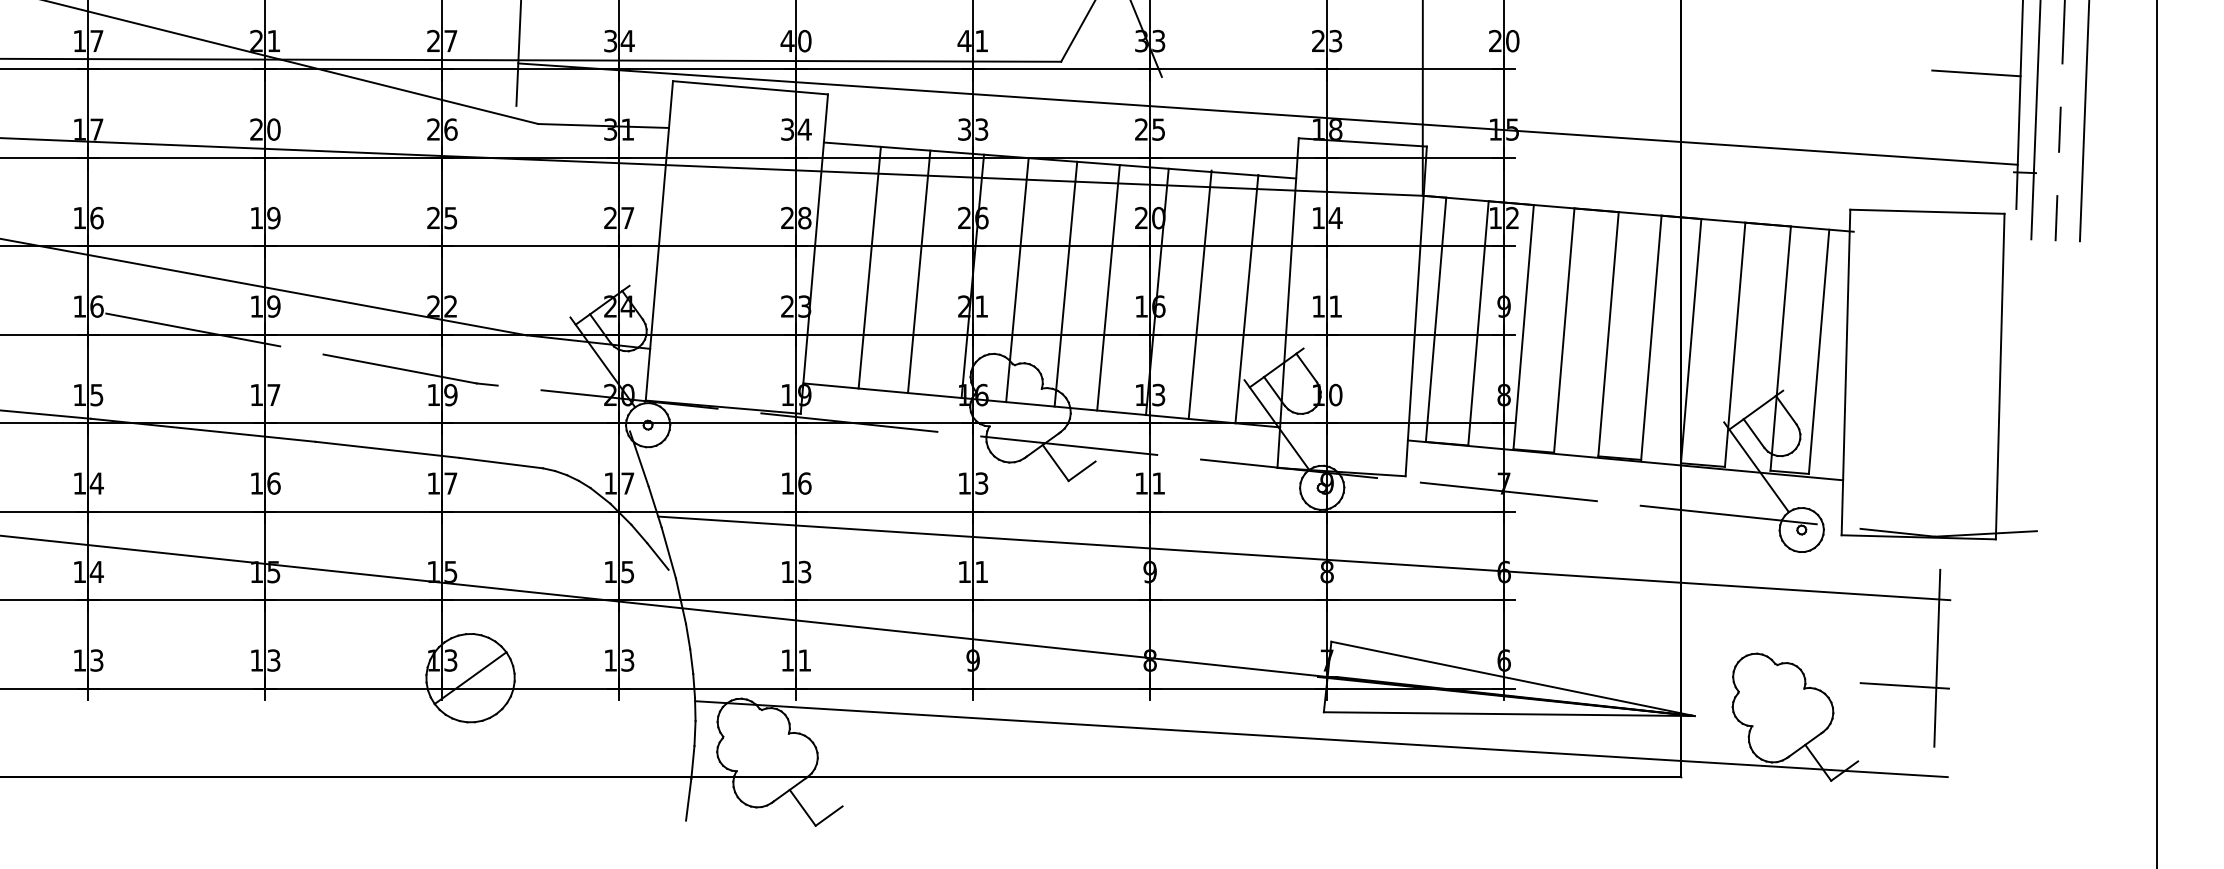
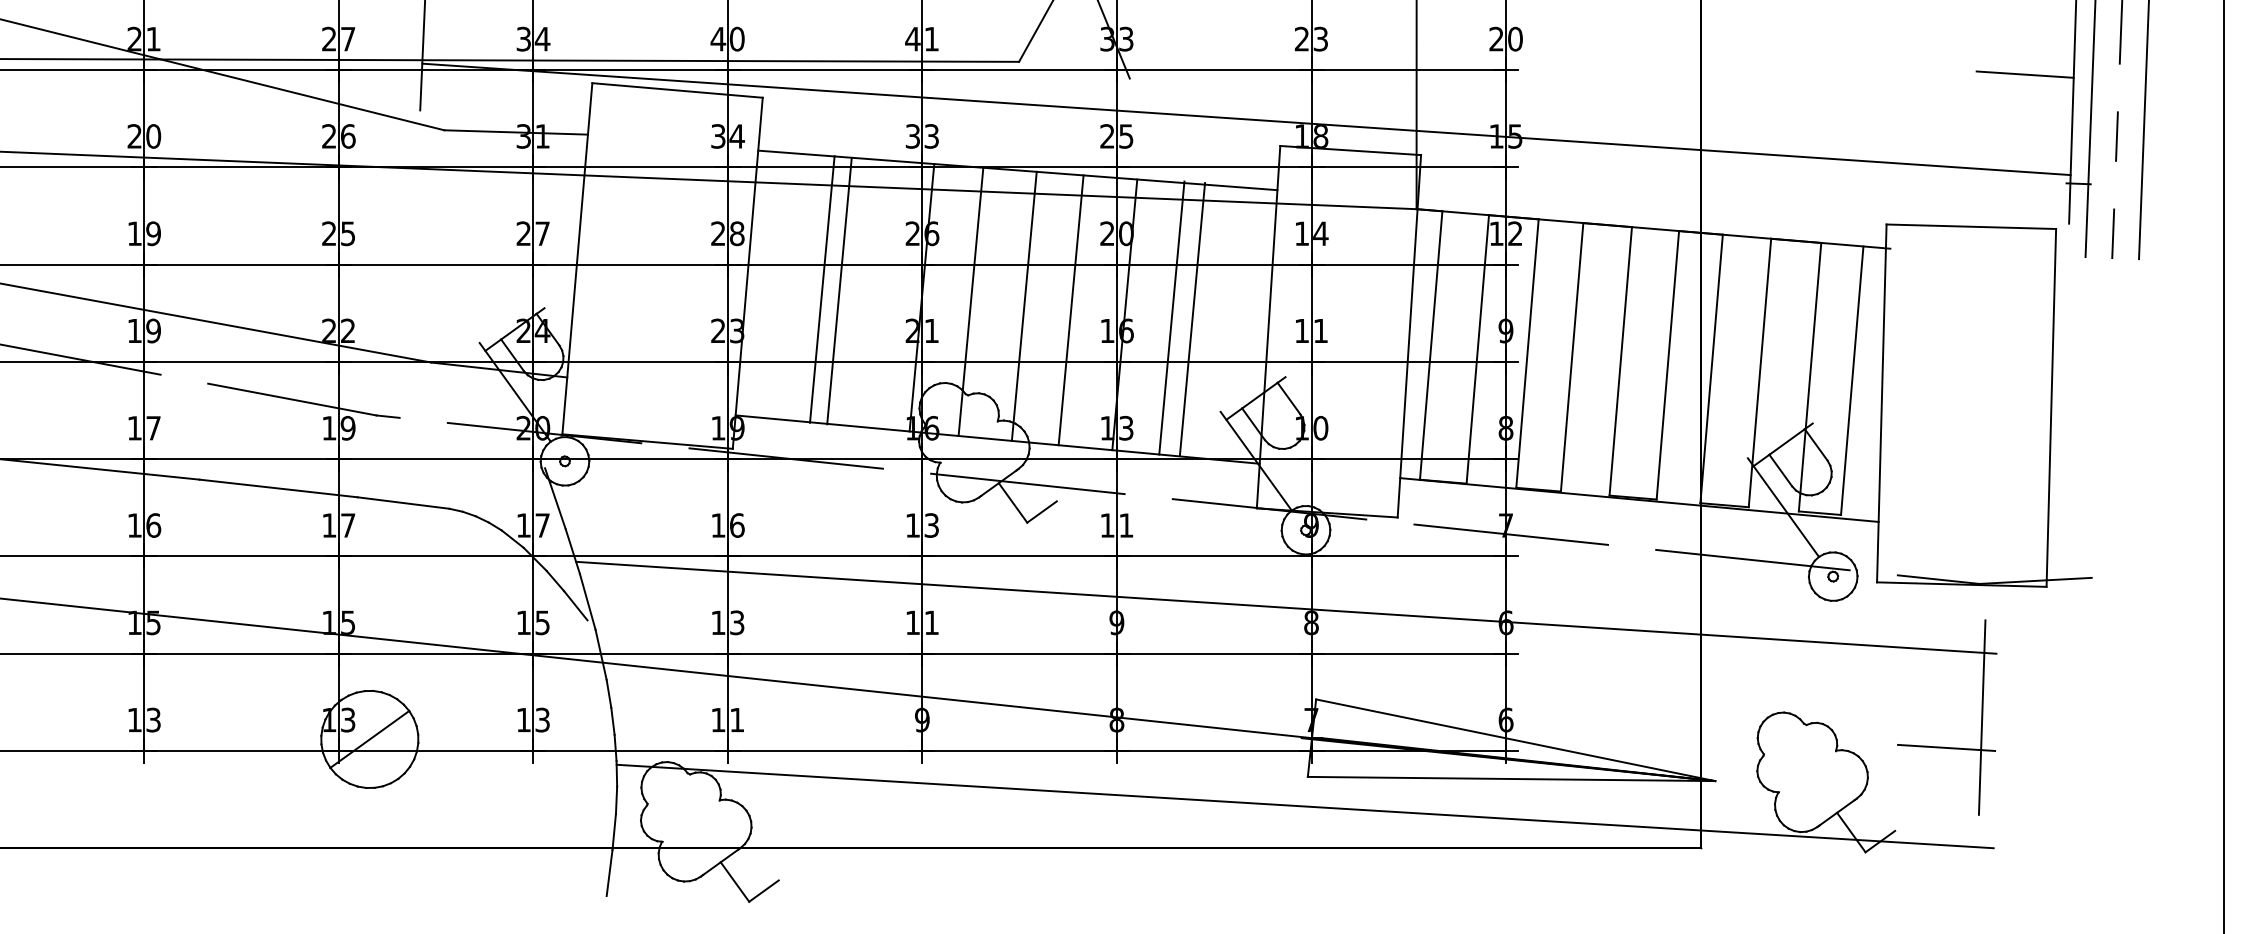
line: (869, 267) -> (839, 291), moved
line: (919, 271) -> (822, 289), moved
line: (1246, 299) -> (1192, 319), moved

